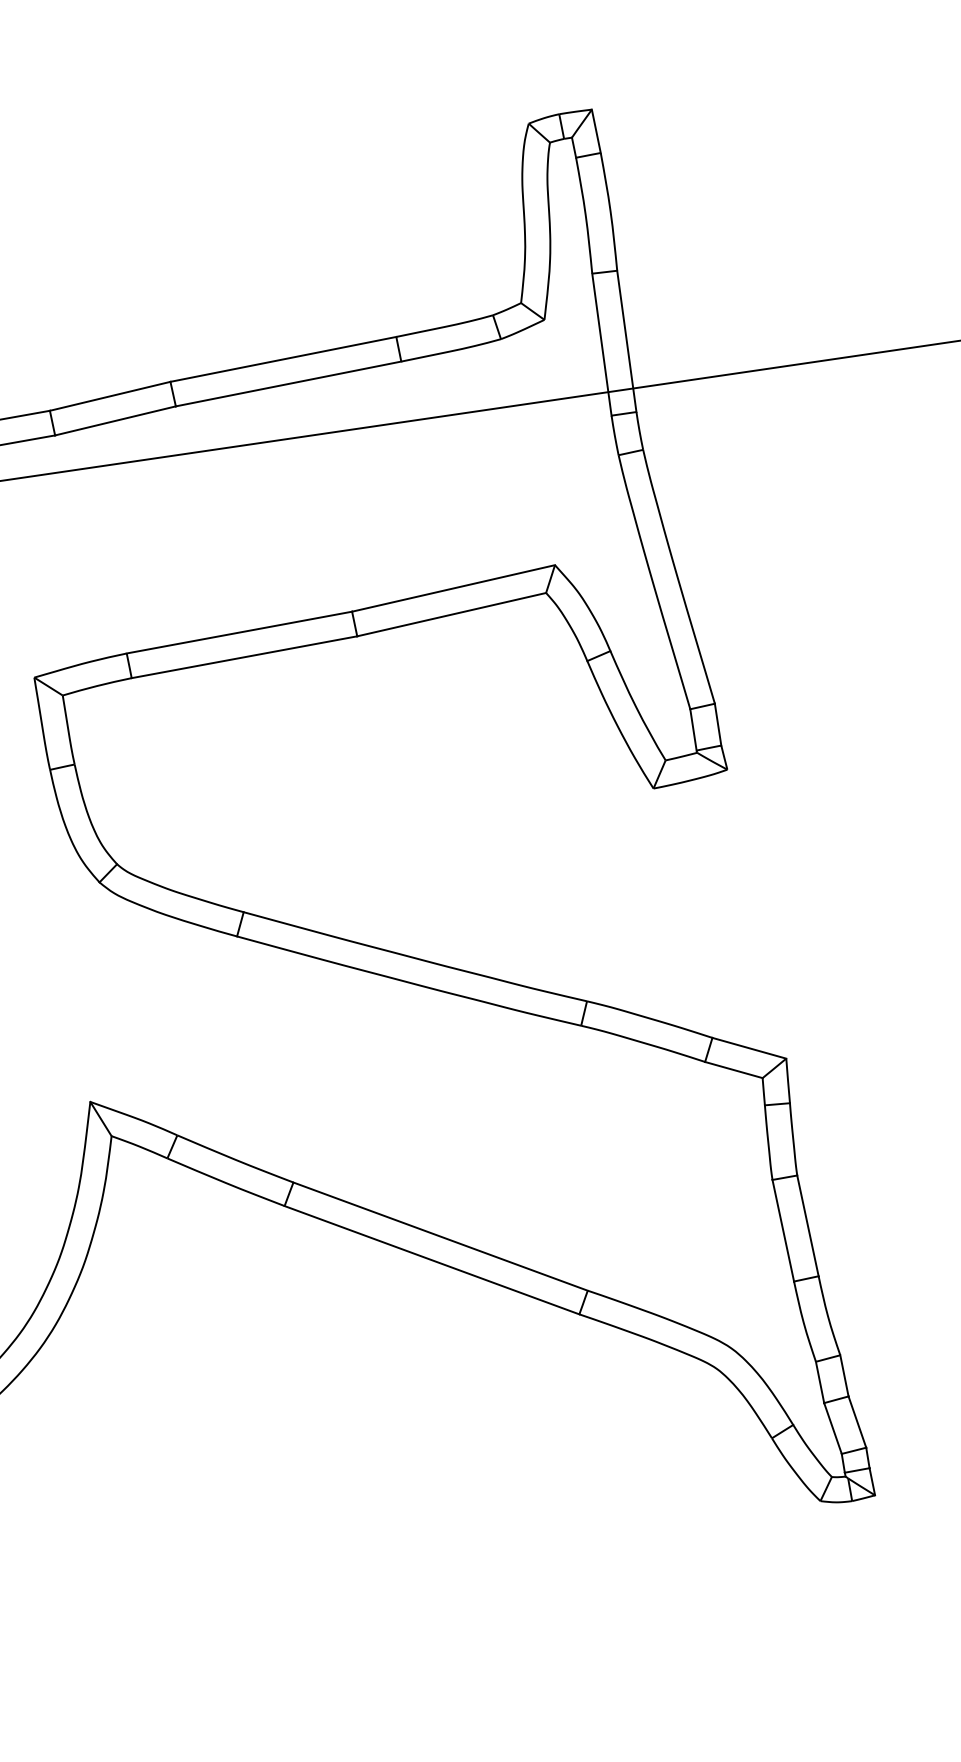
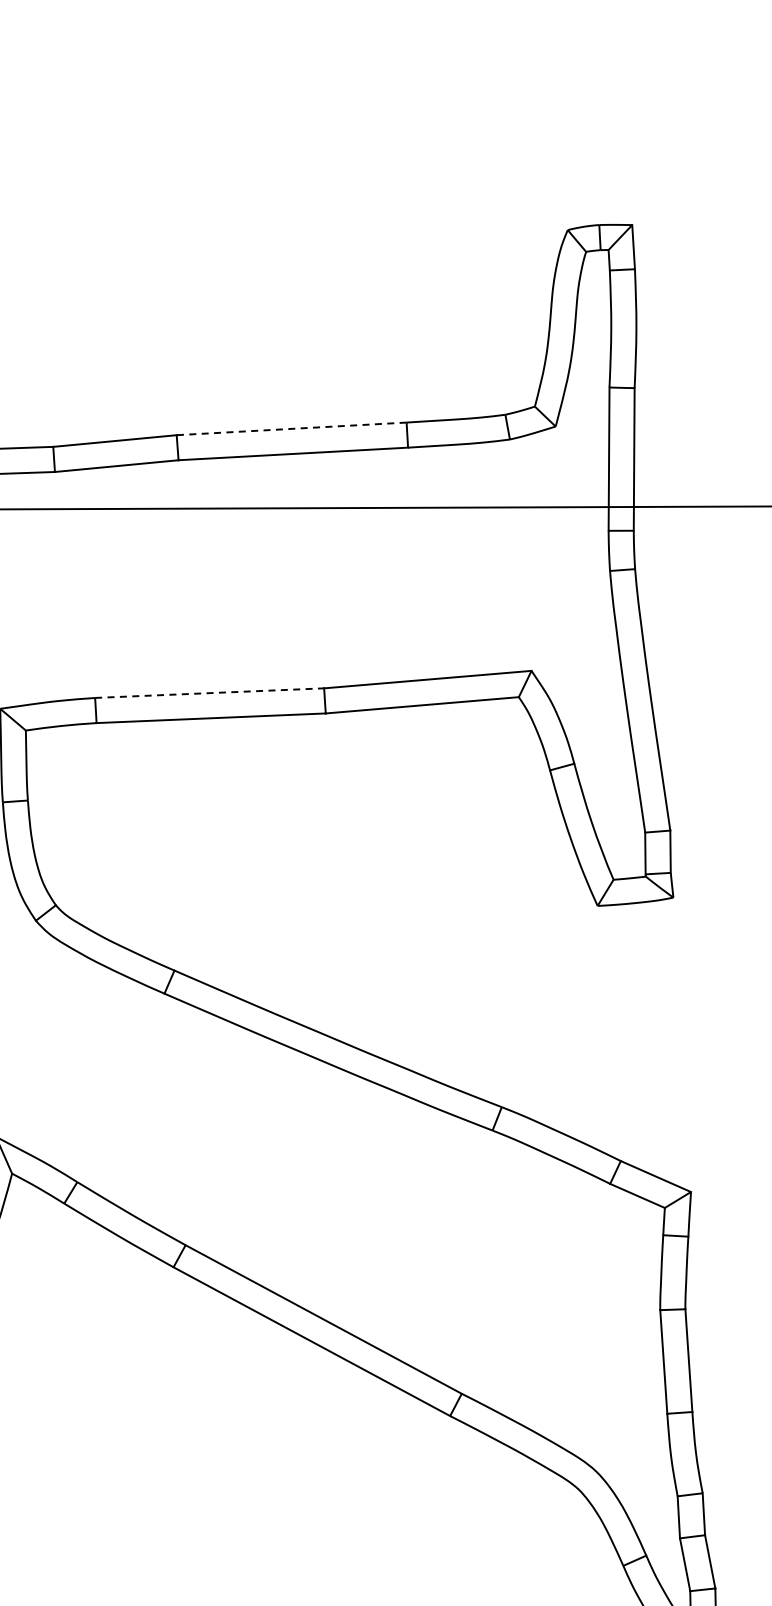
line: (282, 359) -> (290, 428), solid -> dashed
line: (239, 632) -> (209, 693), solid -> dashed

